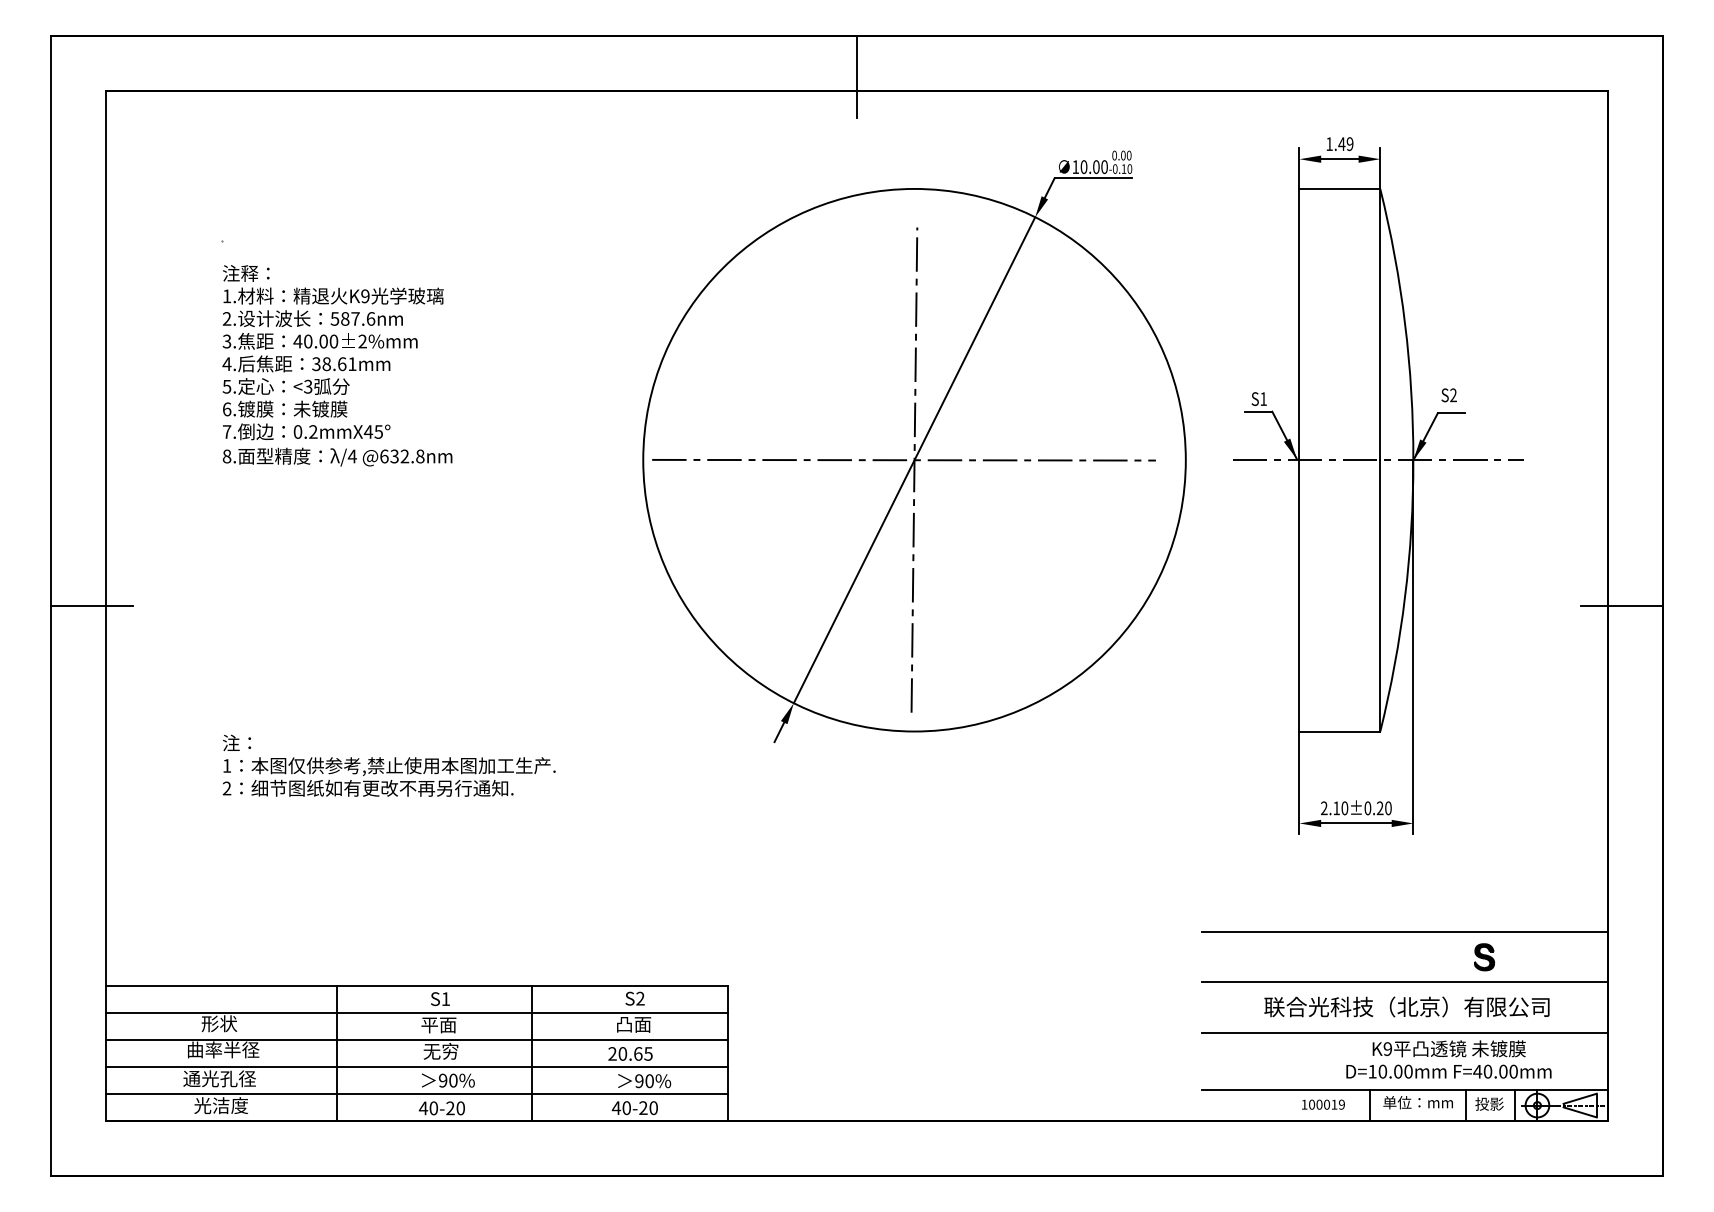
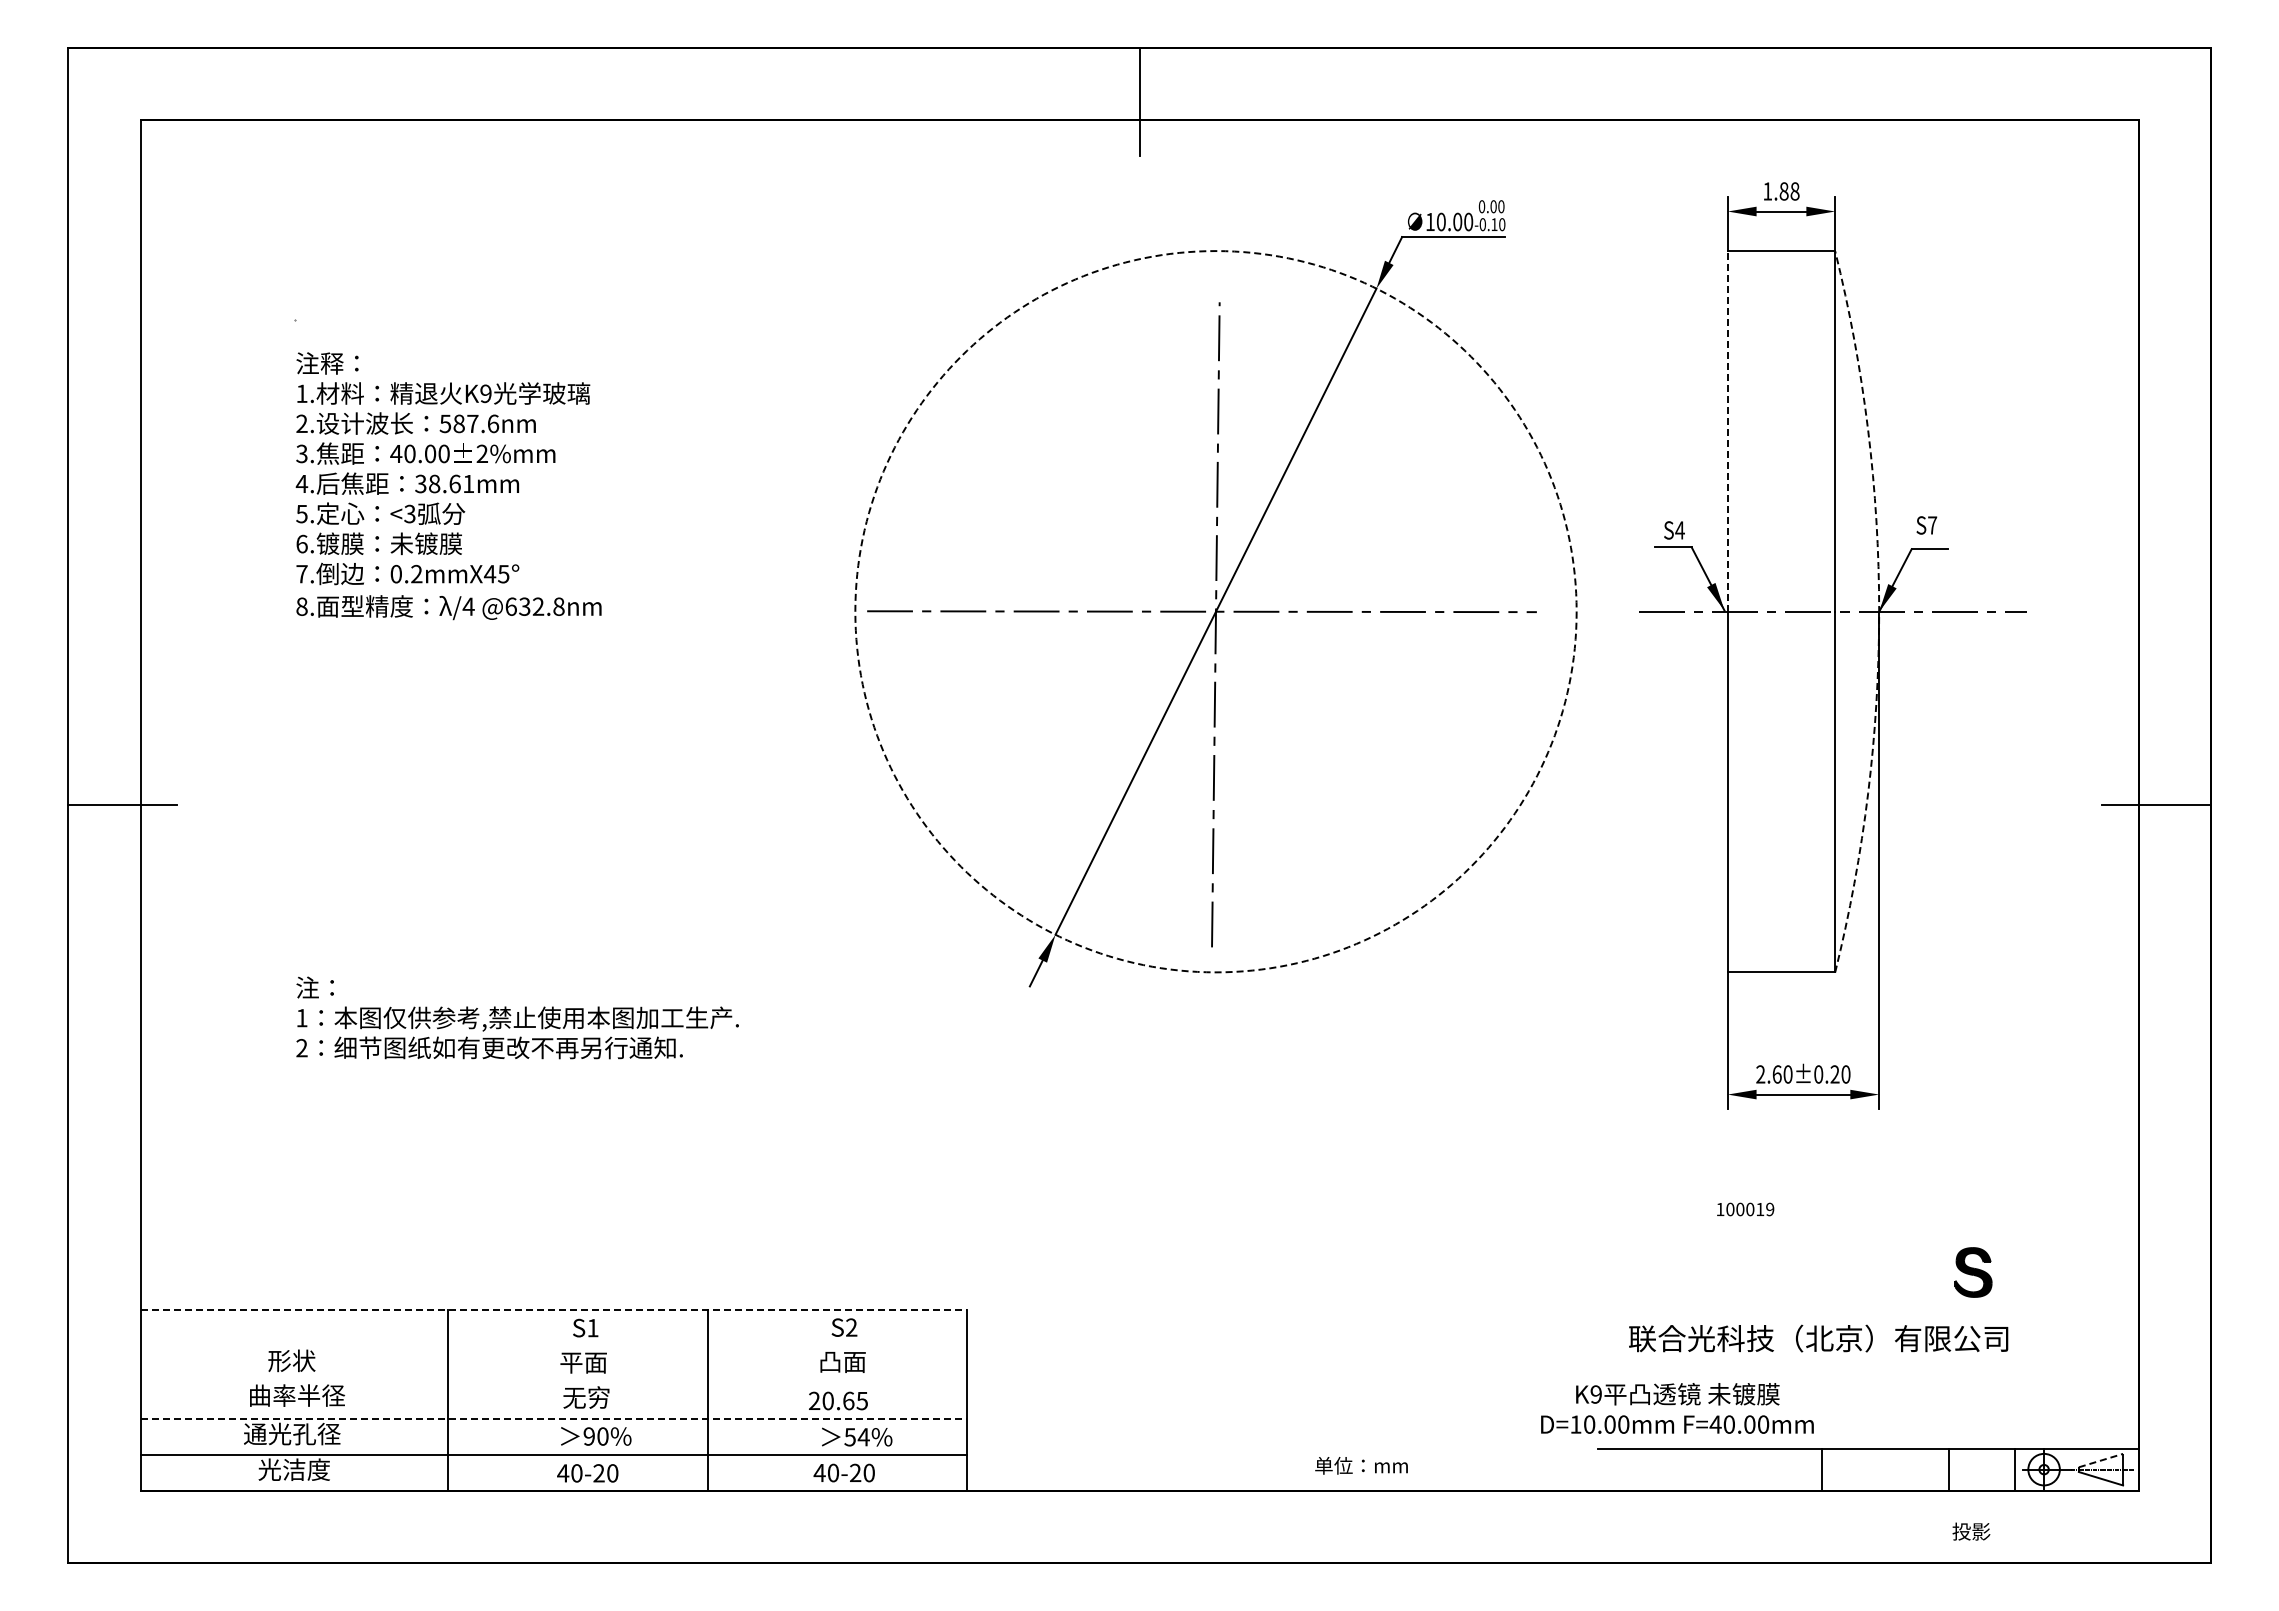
text: (1345, 144) -> (1789, 191), 1.49 -> 1.88
line: (1299, 324) -> (1727, 431), solid -> dashed
text: (1453, 395) -> (1932, 525), S2 -> S7
text: (1263, 399) -> (1679, 530), S1 -> S4
circle: (914, 460) -> (1215, 611), solid -> dashed
arc: (1413, 460) -> (1879, 611), solid -> dashed
text: (1336, 808) -> (1776, 1074), 2.10±0.20 -> 2.60±0.20
line: (1404, 931) -> (1867, 1238), removed
part: (1484, 957) -> (1973, 1272), size x1.4
line: (1404, 982) -> (1867, 1305), removed
line: (416, 985) -> (554, 1310), solid -> dashed
text: (1406, 1006) -> (1818, 1338), moved
line: (416, 1012) -> (553, 1346), removed
line: (1404, 1032) -> (1867, 1372), removed
line: (416, 1040) -> (553, 1382), removed
text: (1448, 1059) -> (1677, 1408), moved
line: (416, 1067) -> (554, 1418), solid -> dashed
text: (644, 1081) -> (856, 1437), 90% -> 54%
line: (1580, 1098) -> (2101, 1460), solid -> dashed
text: (1418, 1102) -> (1361, 1465), moved
text: (1489, 1103) -> (1971, 1531), moved
text: (1323, 1104) -> (1745, 1209), moved

